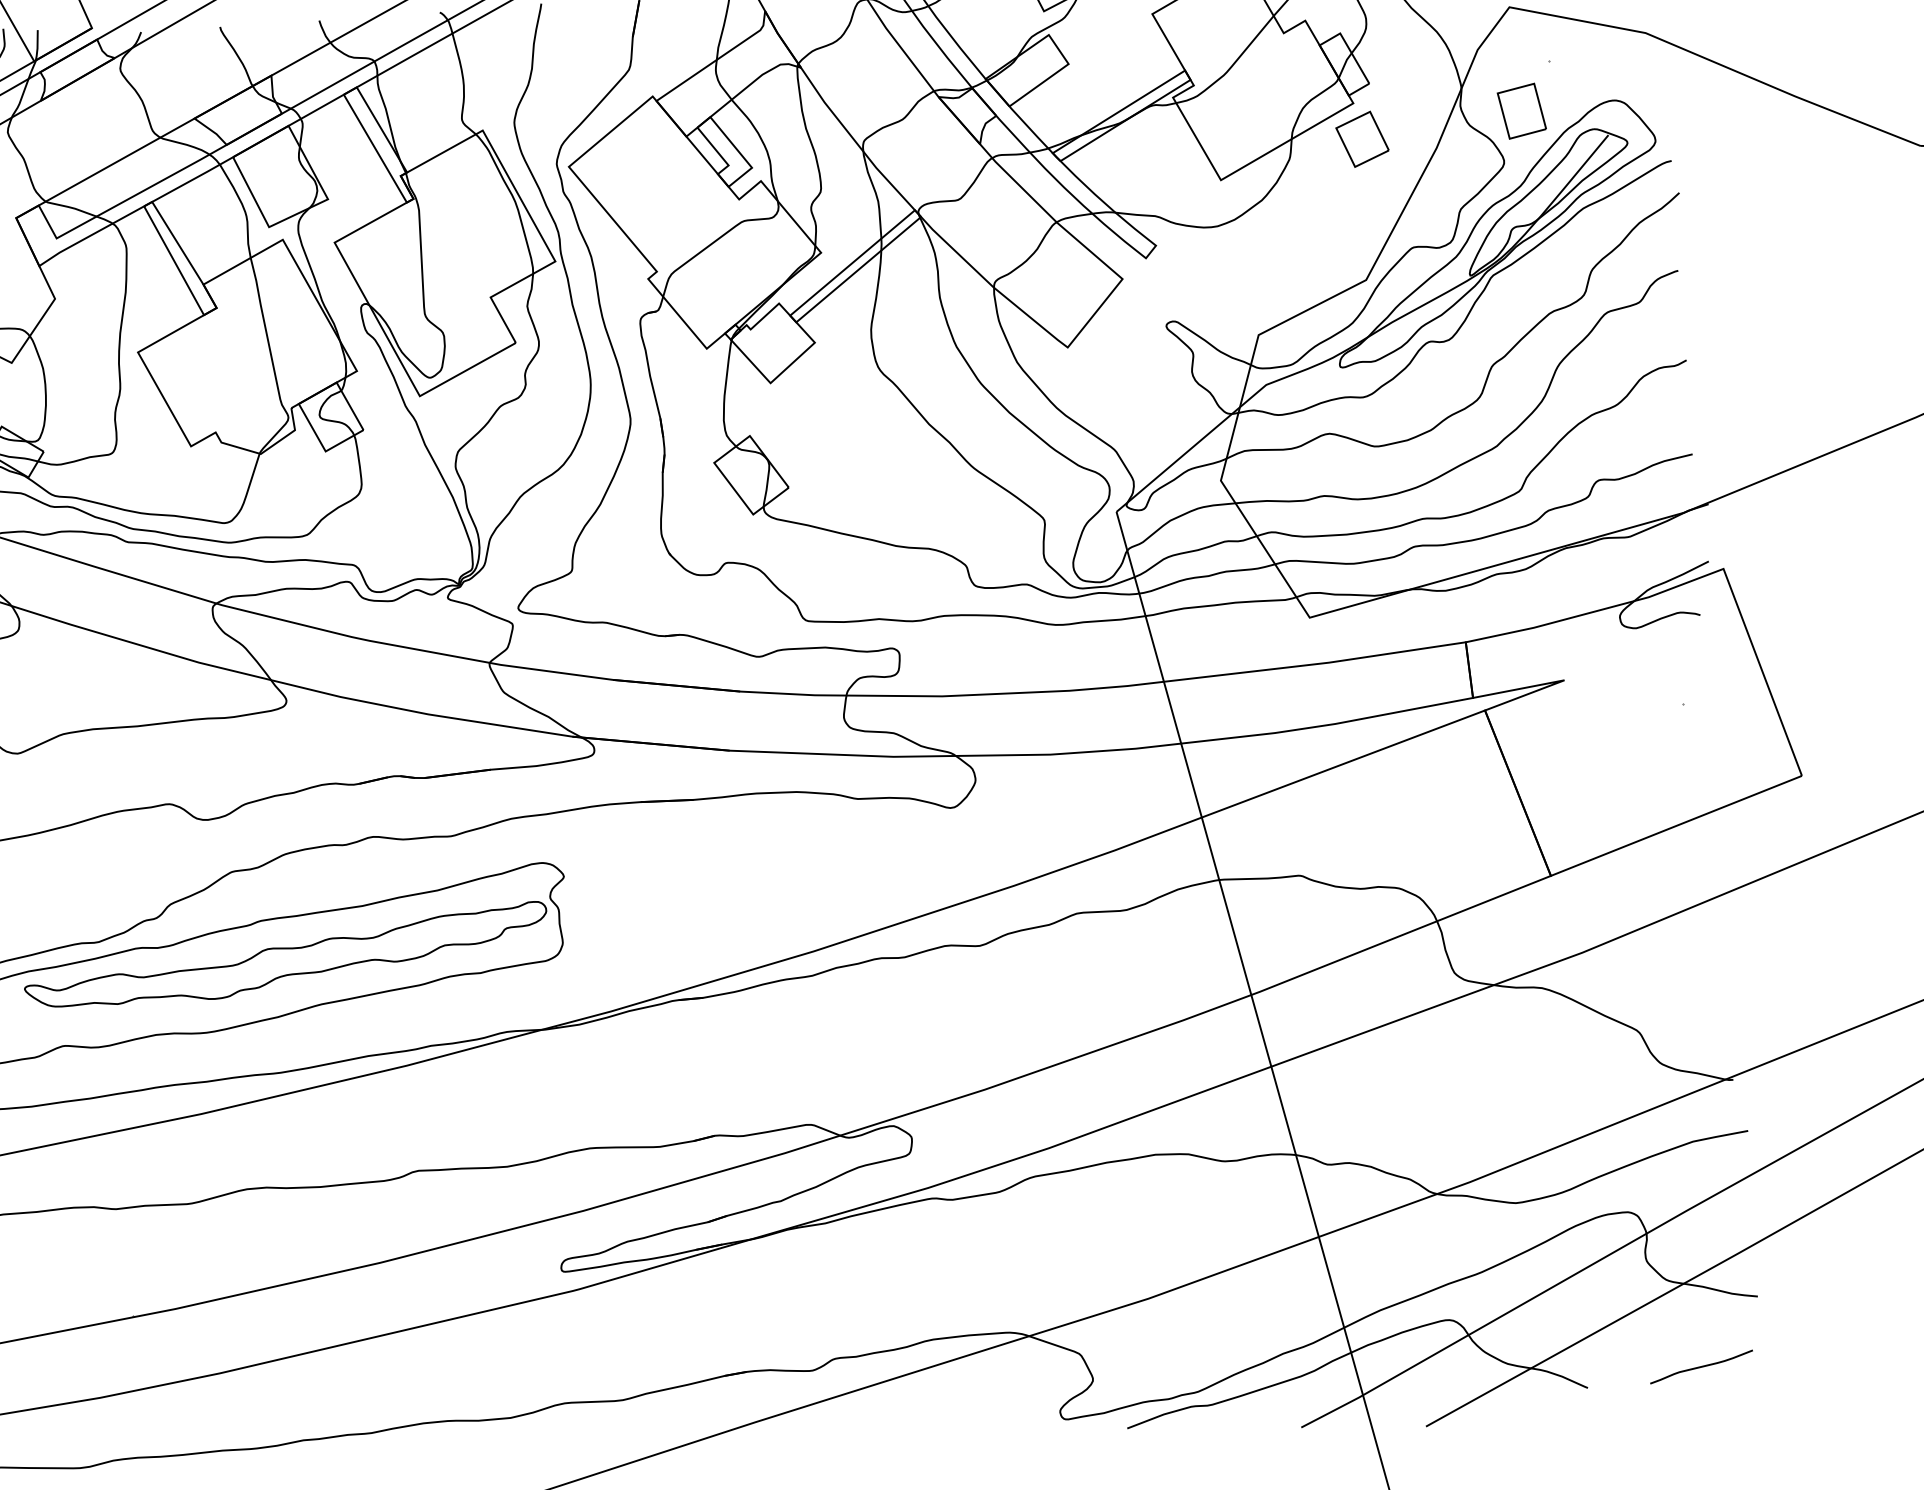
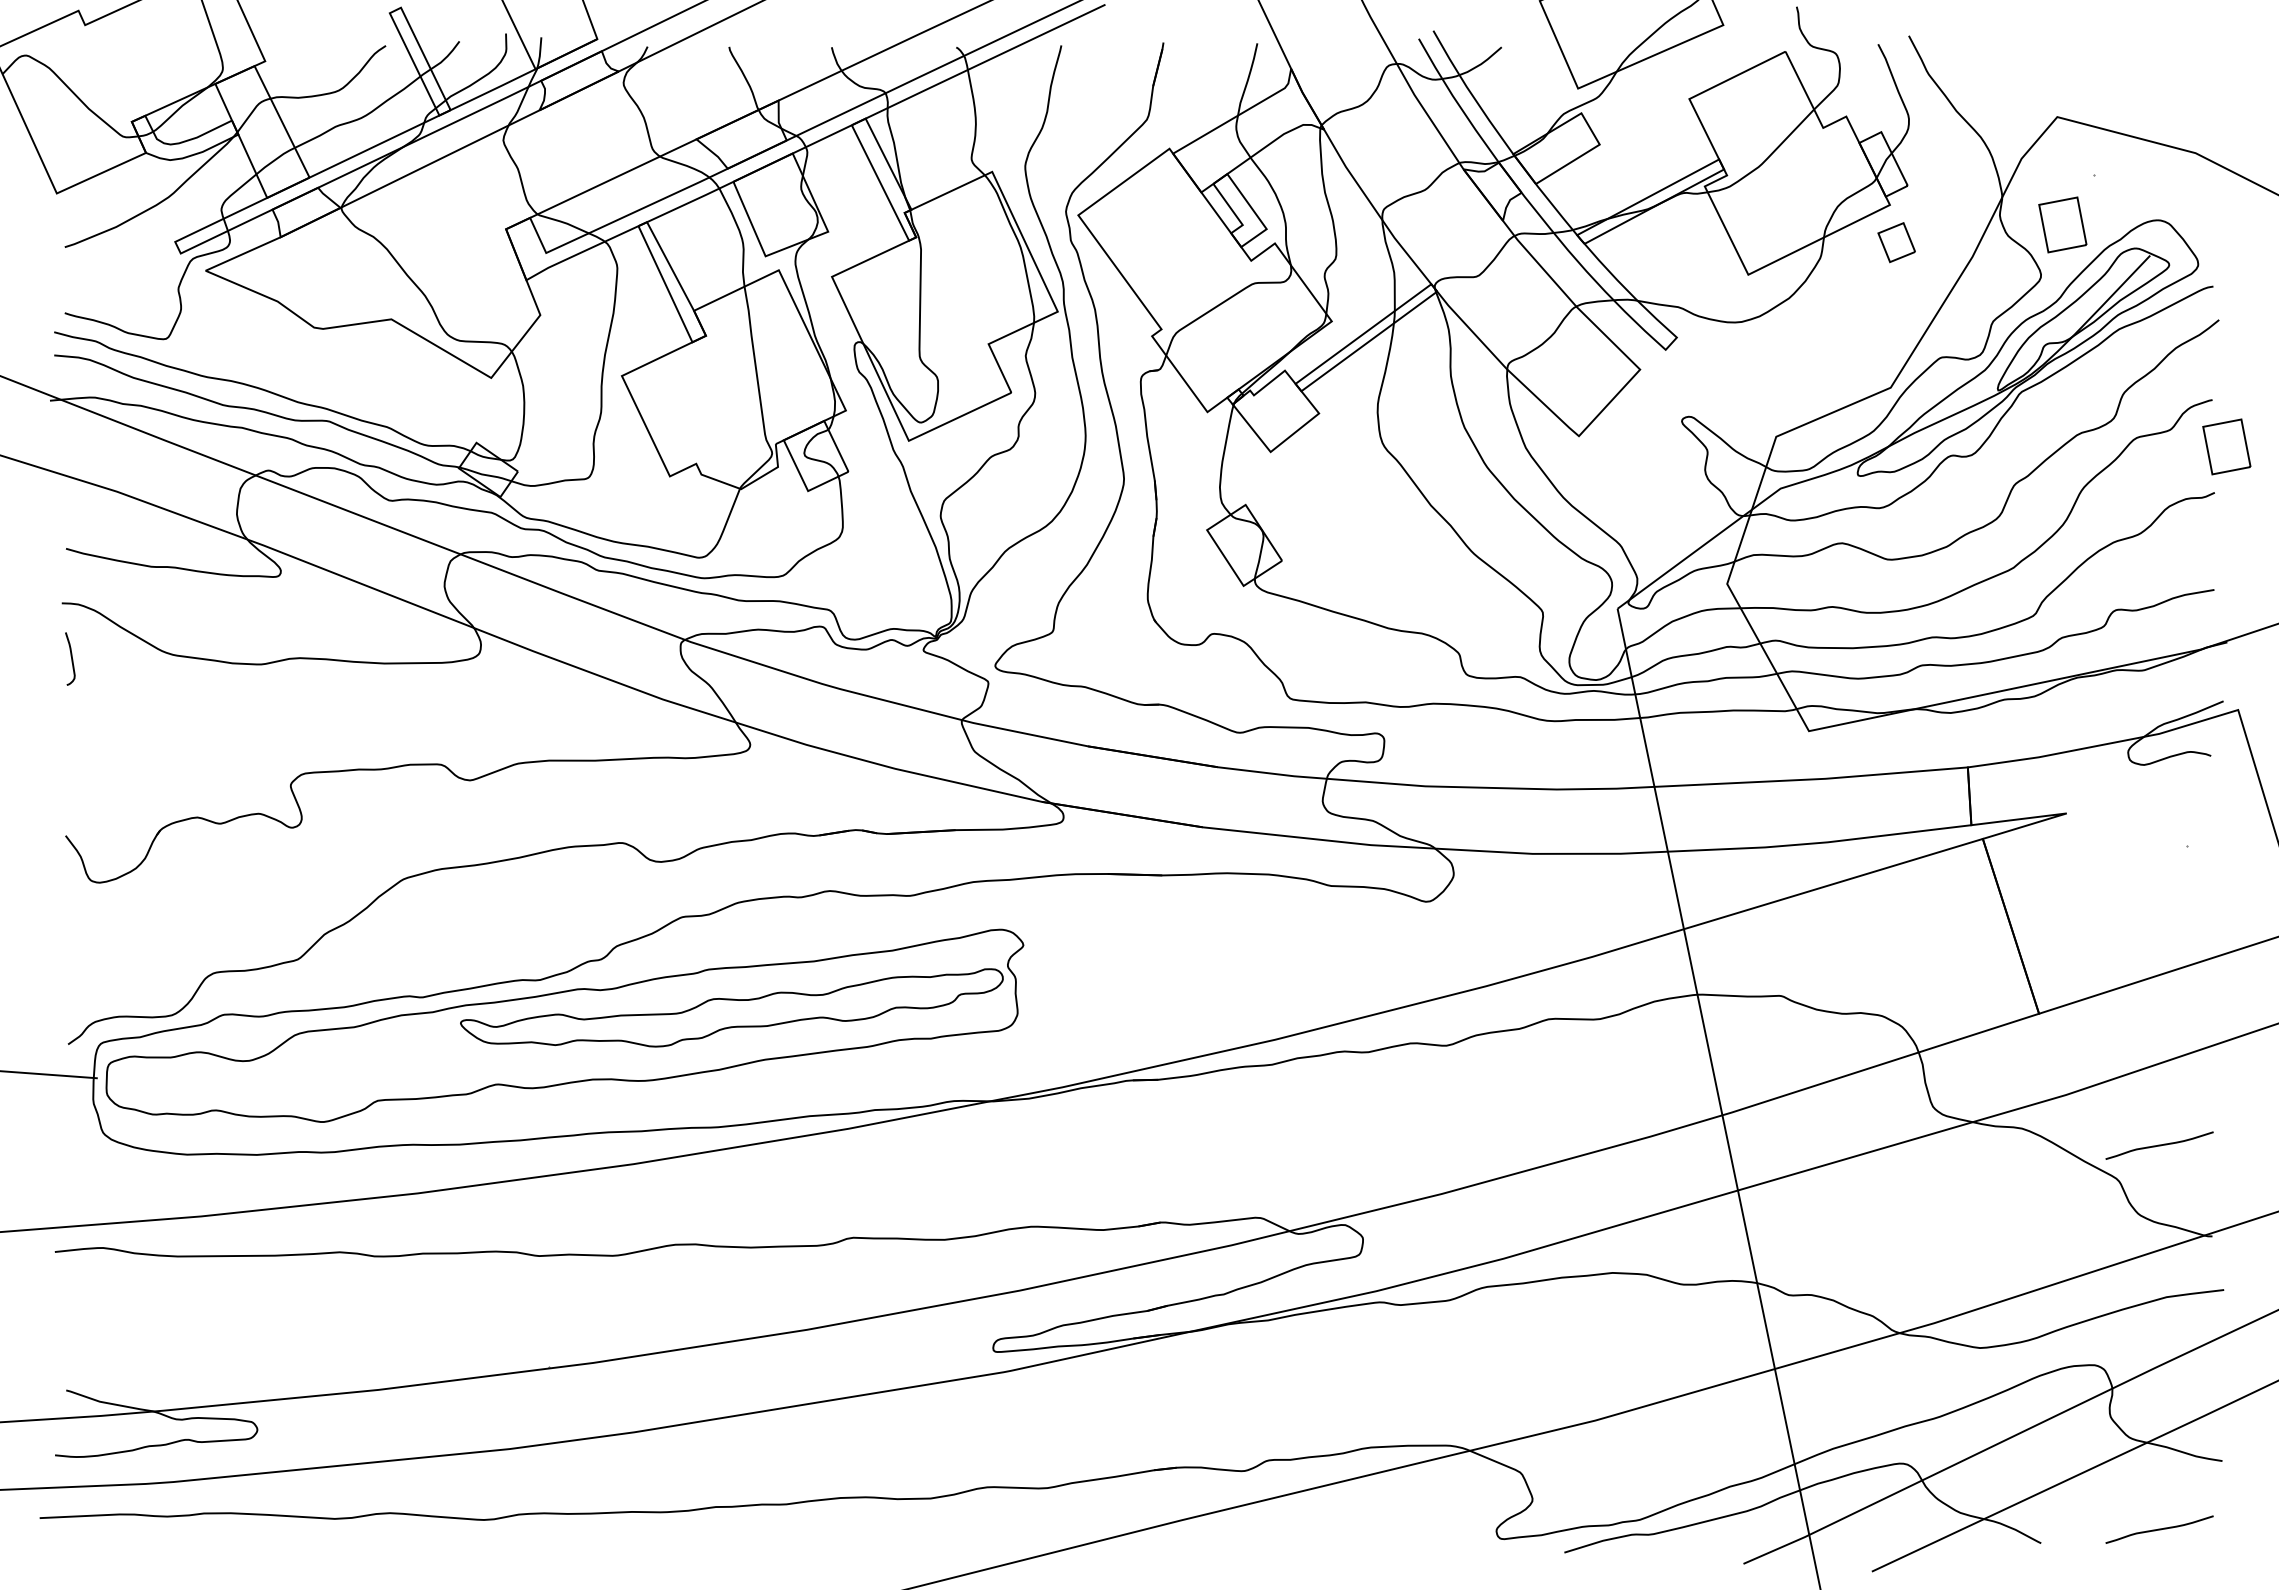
part: (1362, 139) -> (1896, 242), size x0.7
part: (1694, 314) -> (2226, 446), added
curve: (1676, 995) -> (2159, 1145), added

